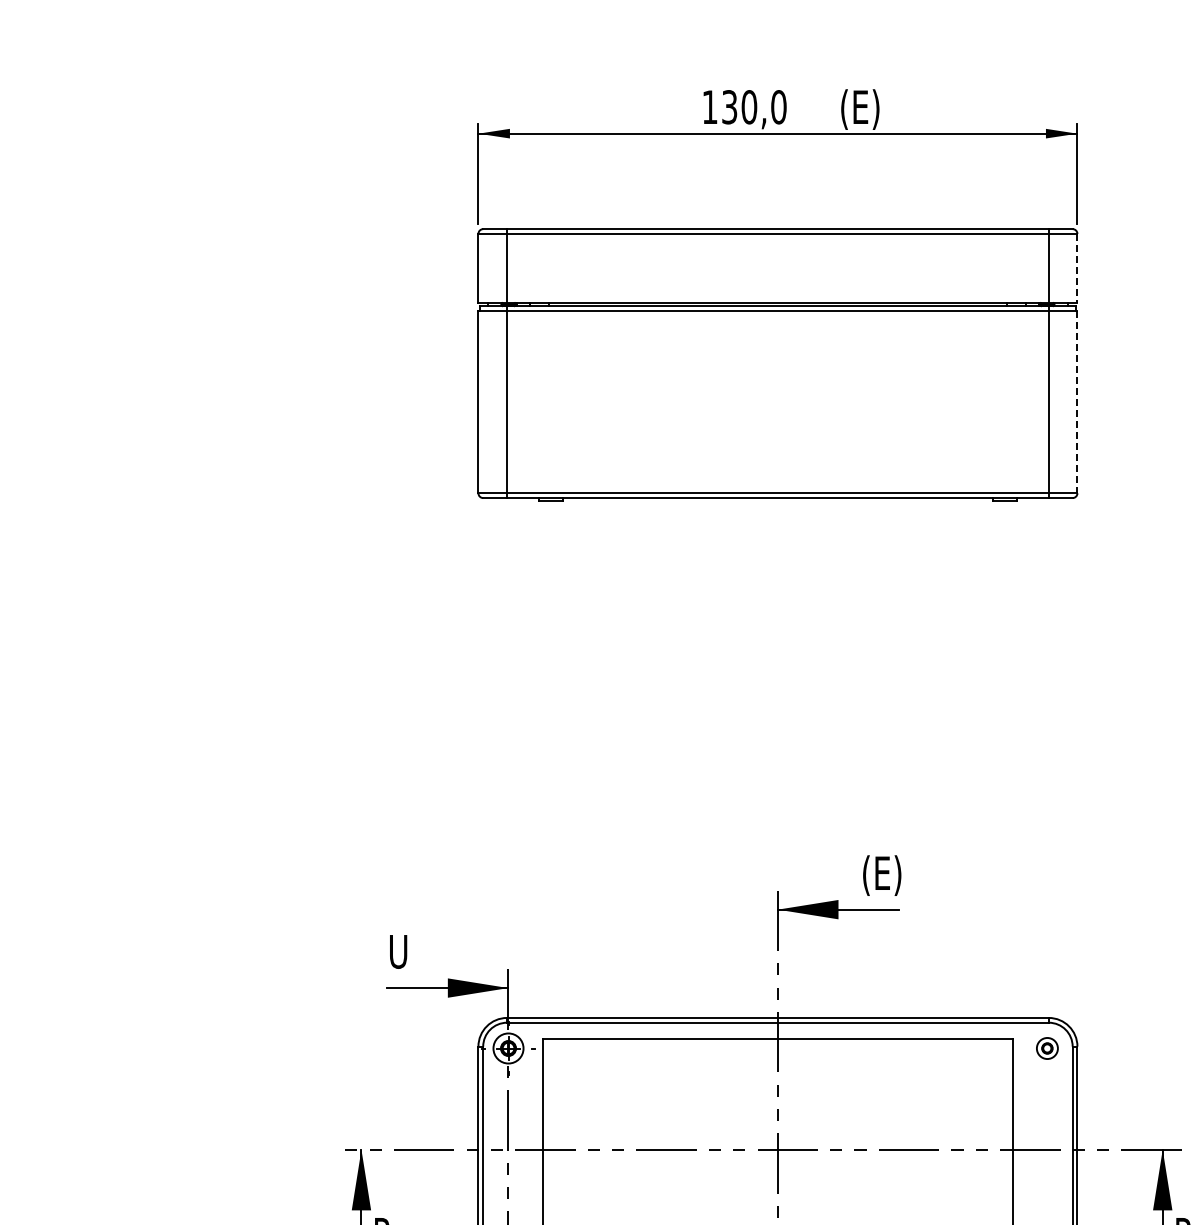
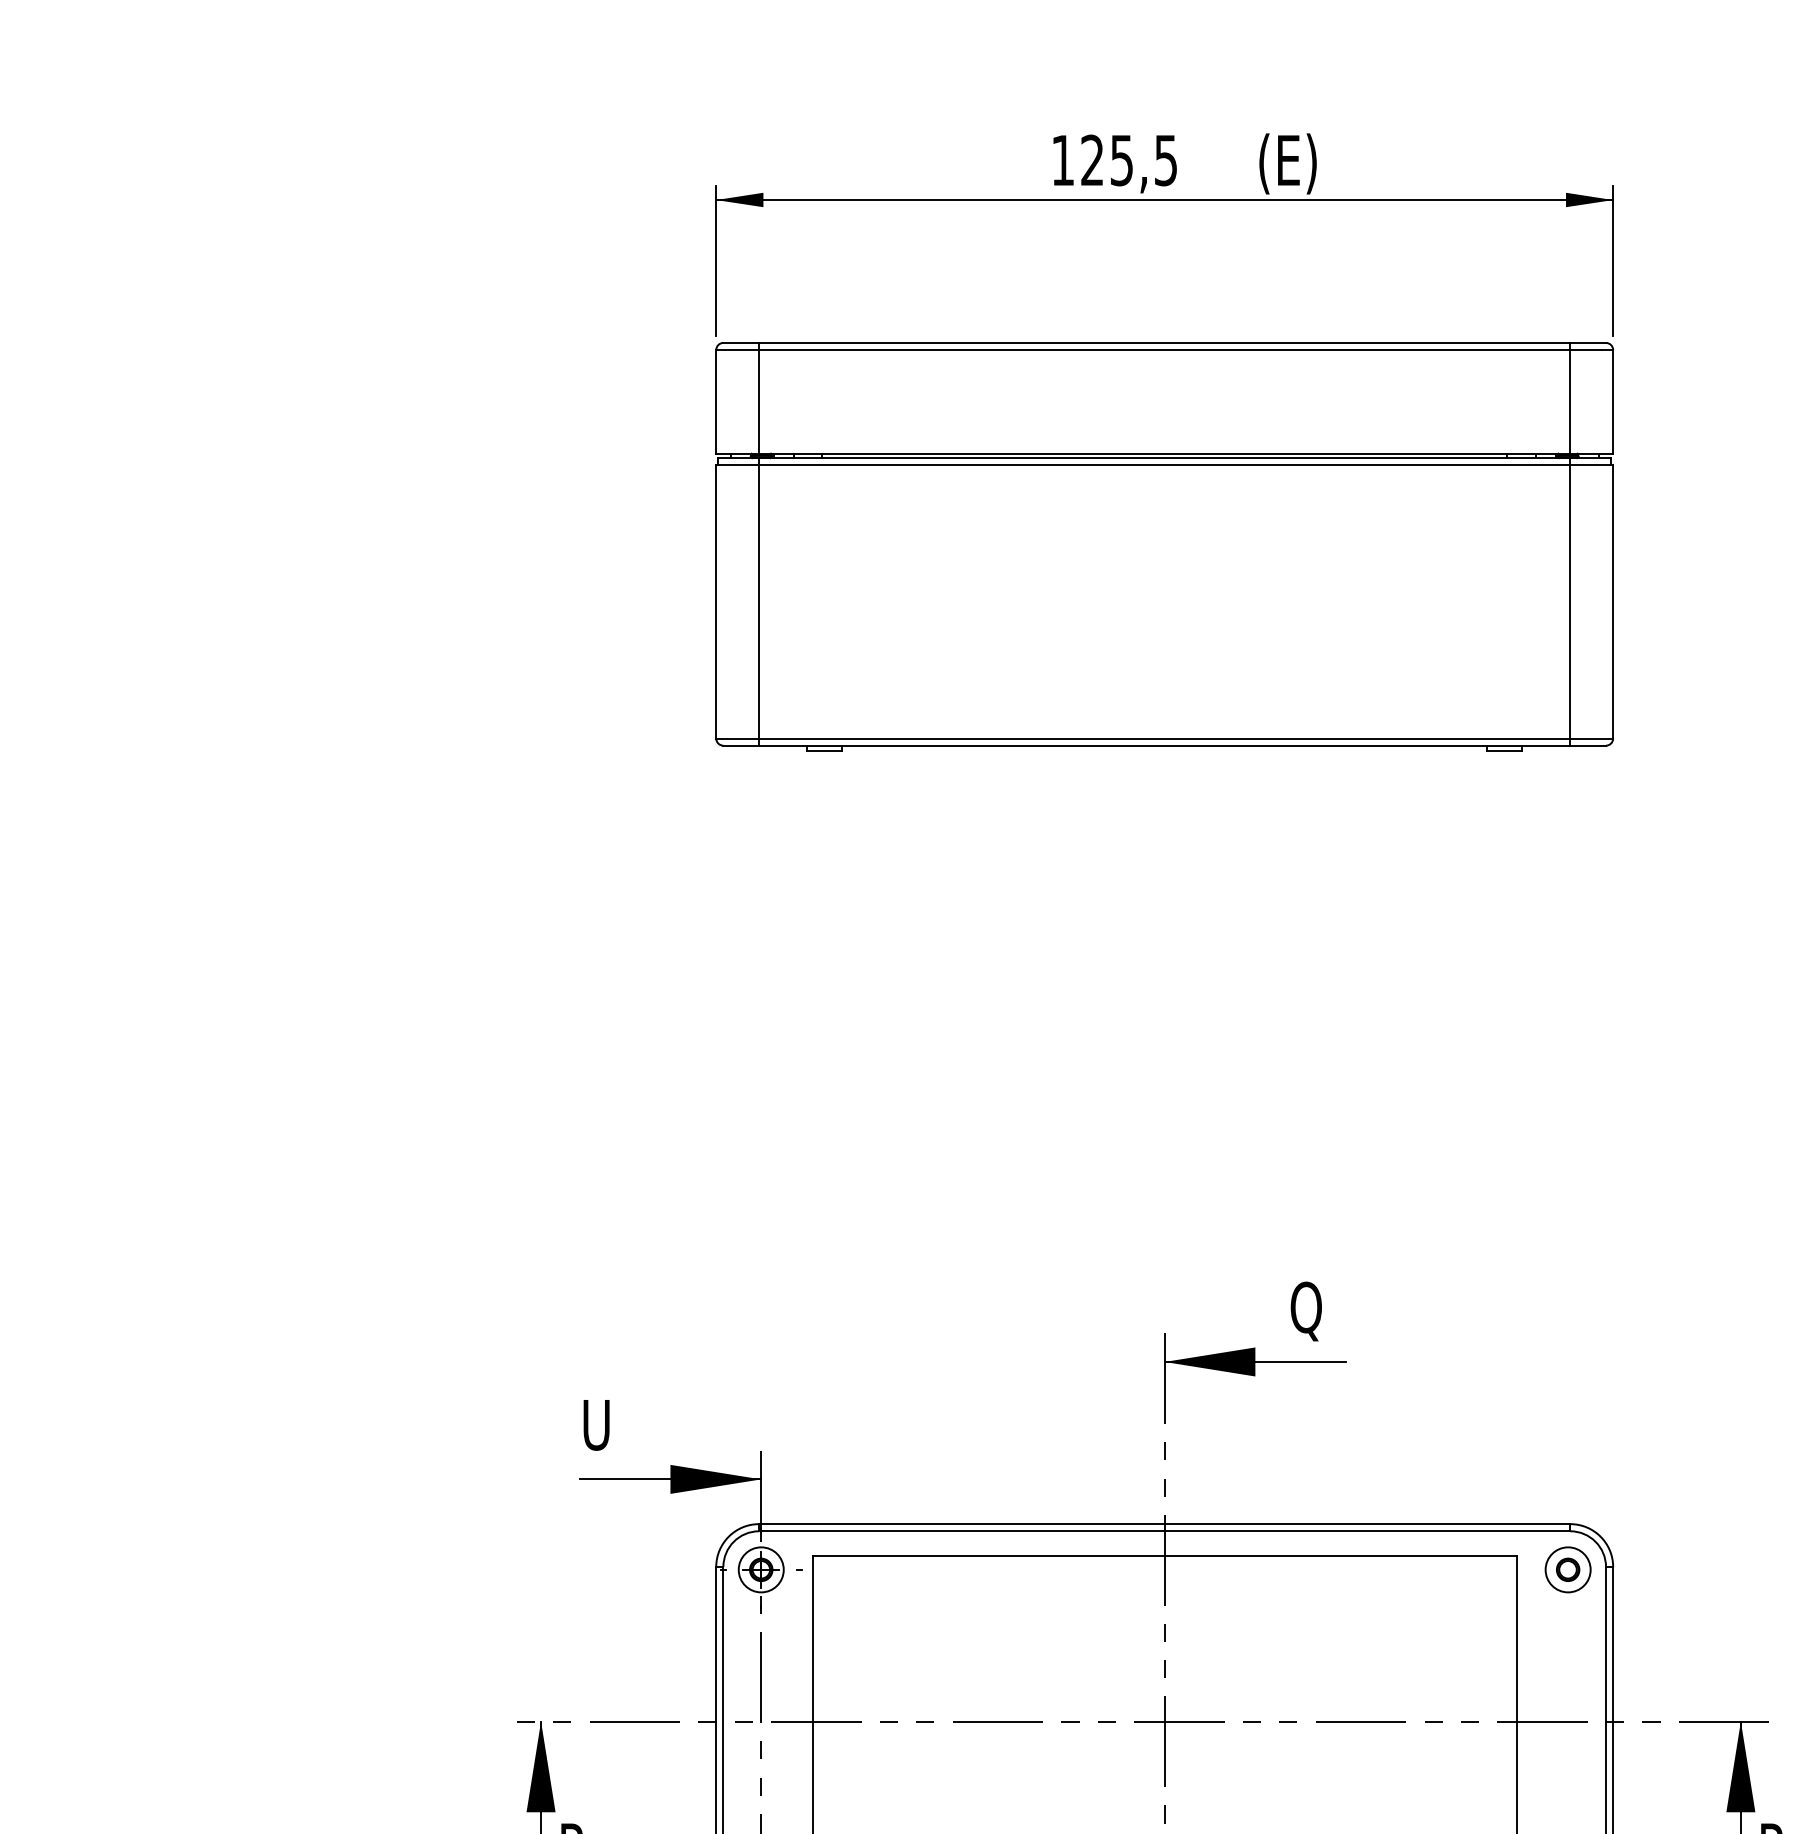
text: (754, 107) -> (1129, 160), 130,0 -> 125,5
line: (1077, 268) -> (1613, 401), dashed -> solid
line: (1077, 402) -> (1613, 602), dashed -> solid
text: (881, 875) -> (1319, 1310), (E) -> Q
part: (1047, 1048) -> (1568, 1569), size x1.43

